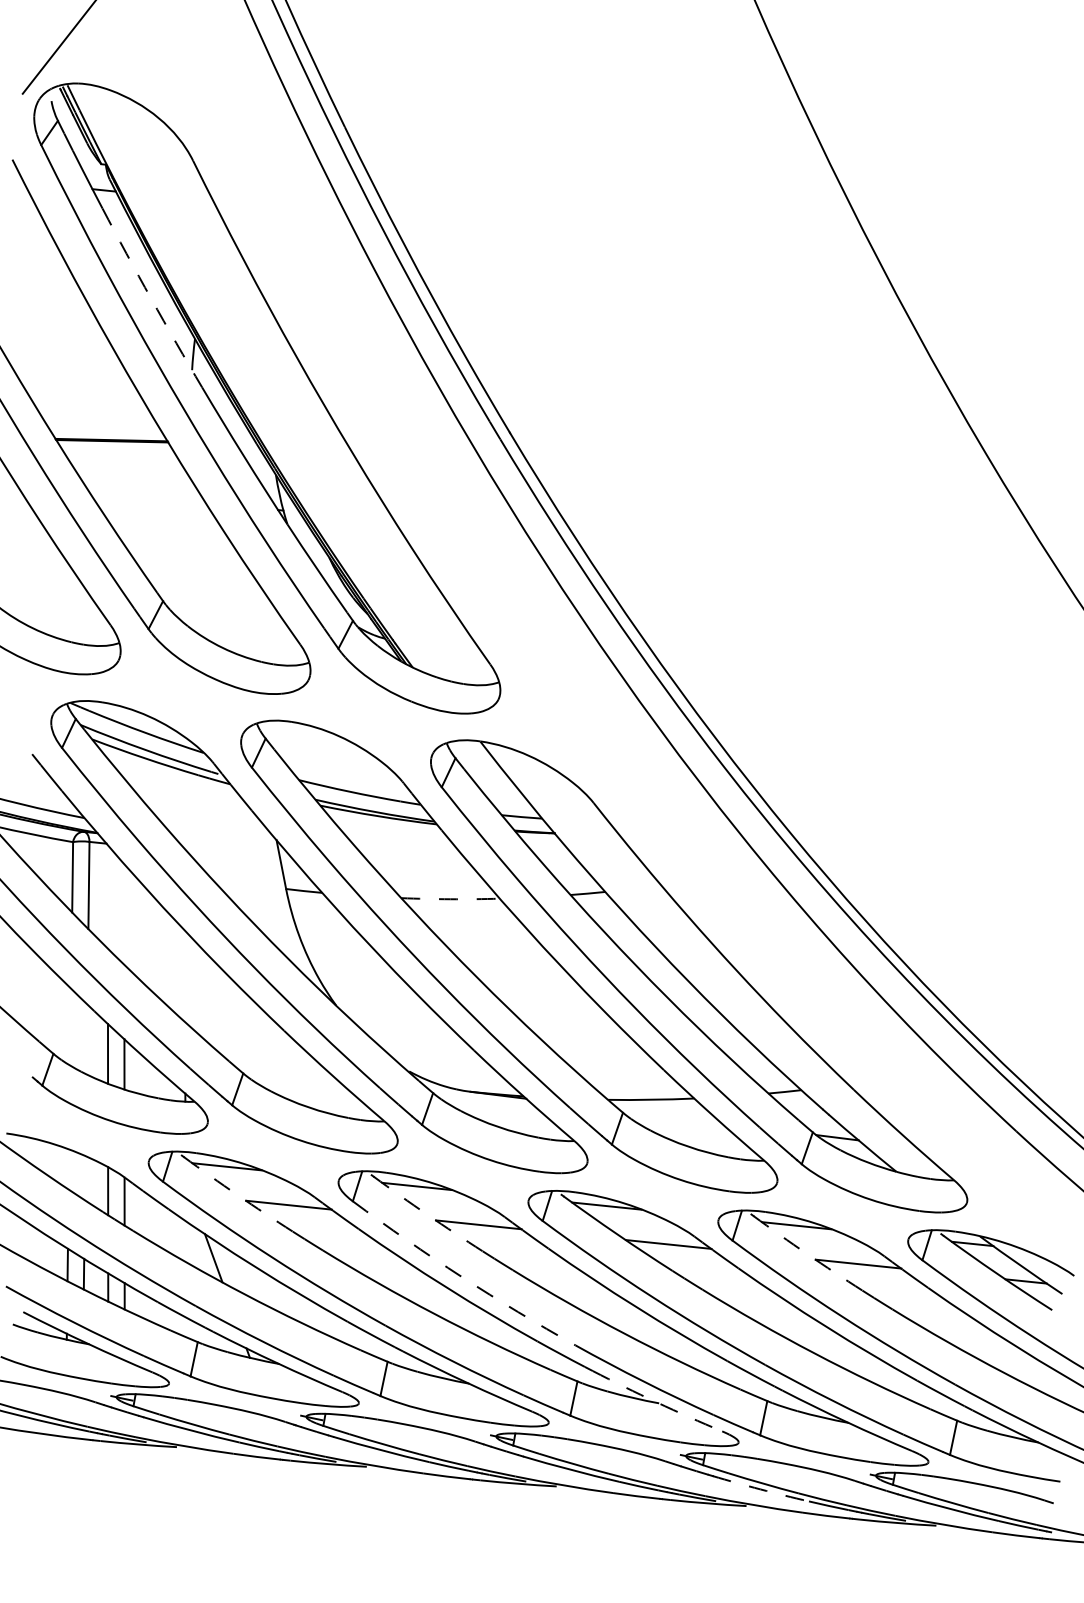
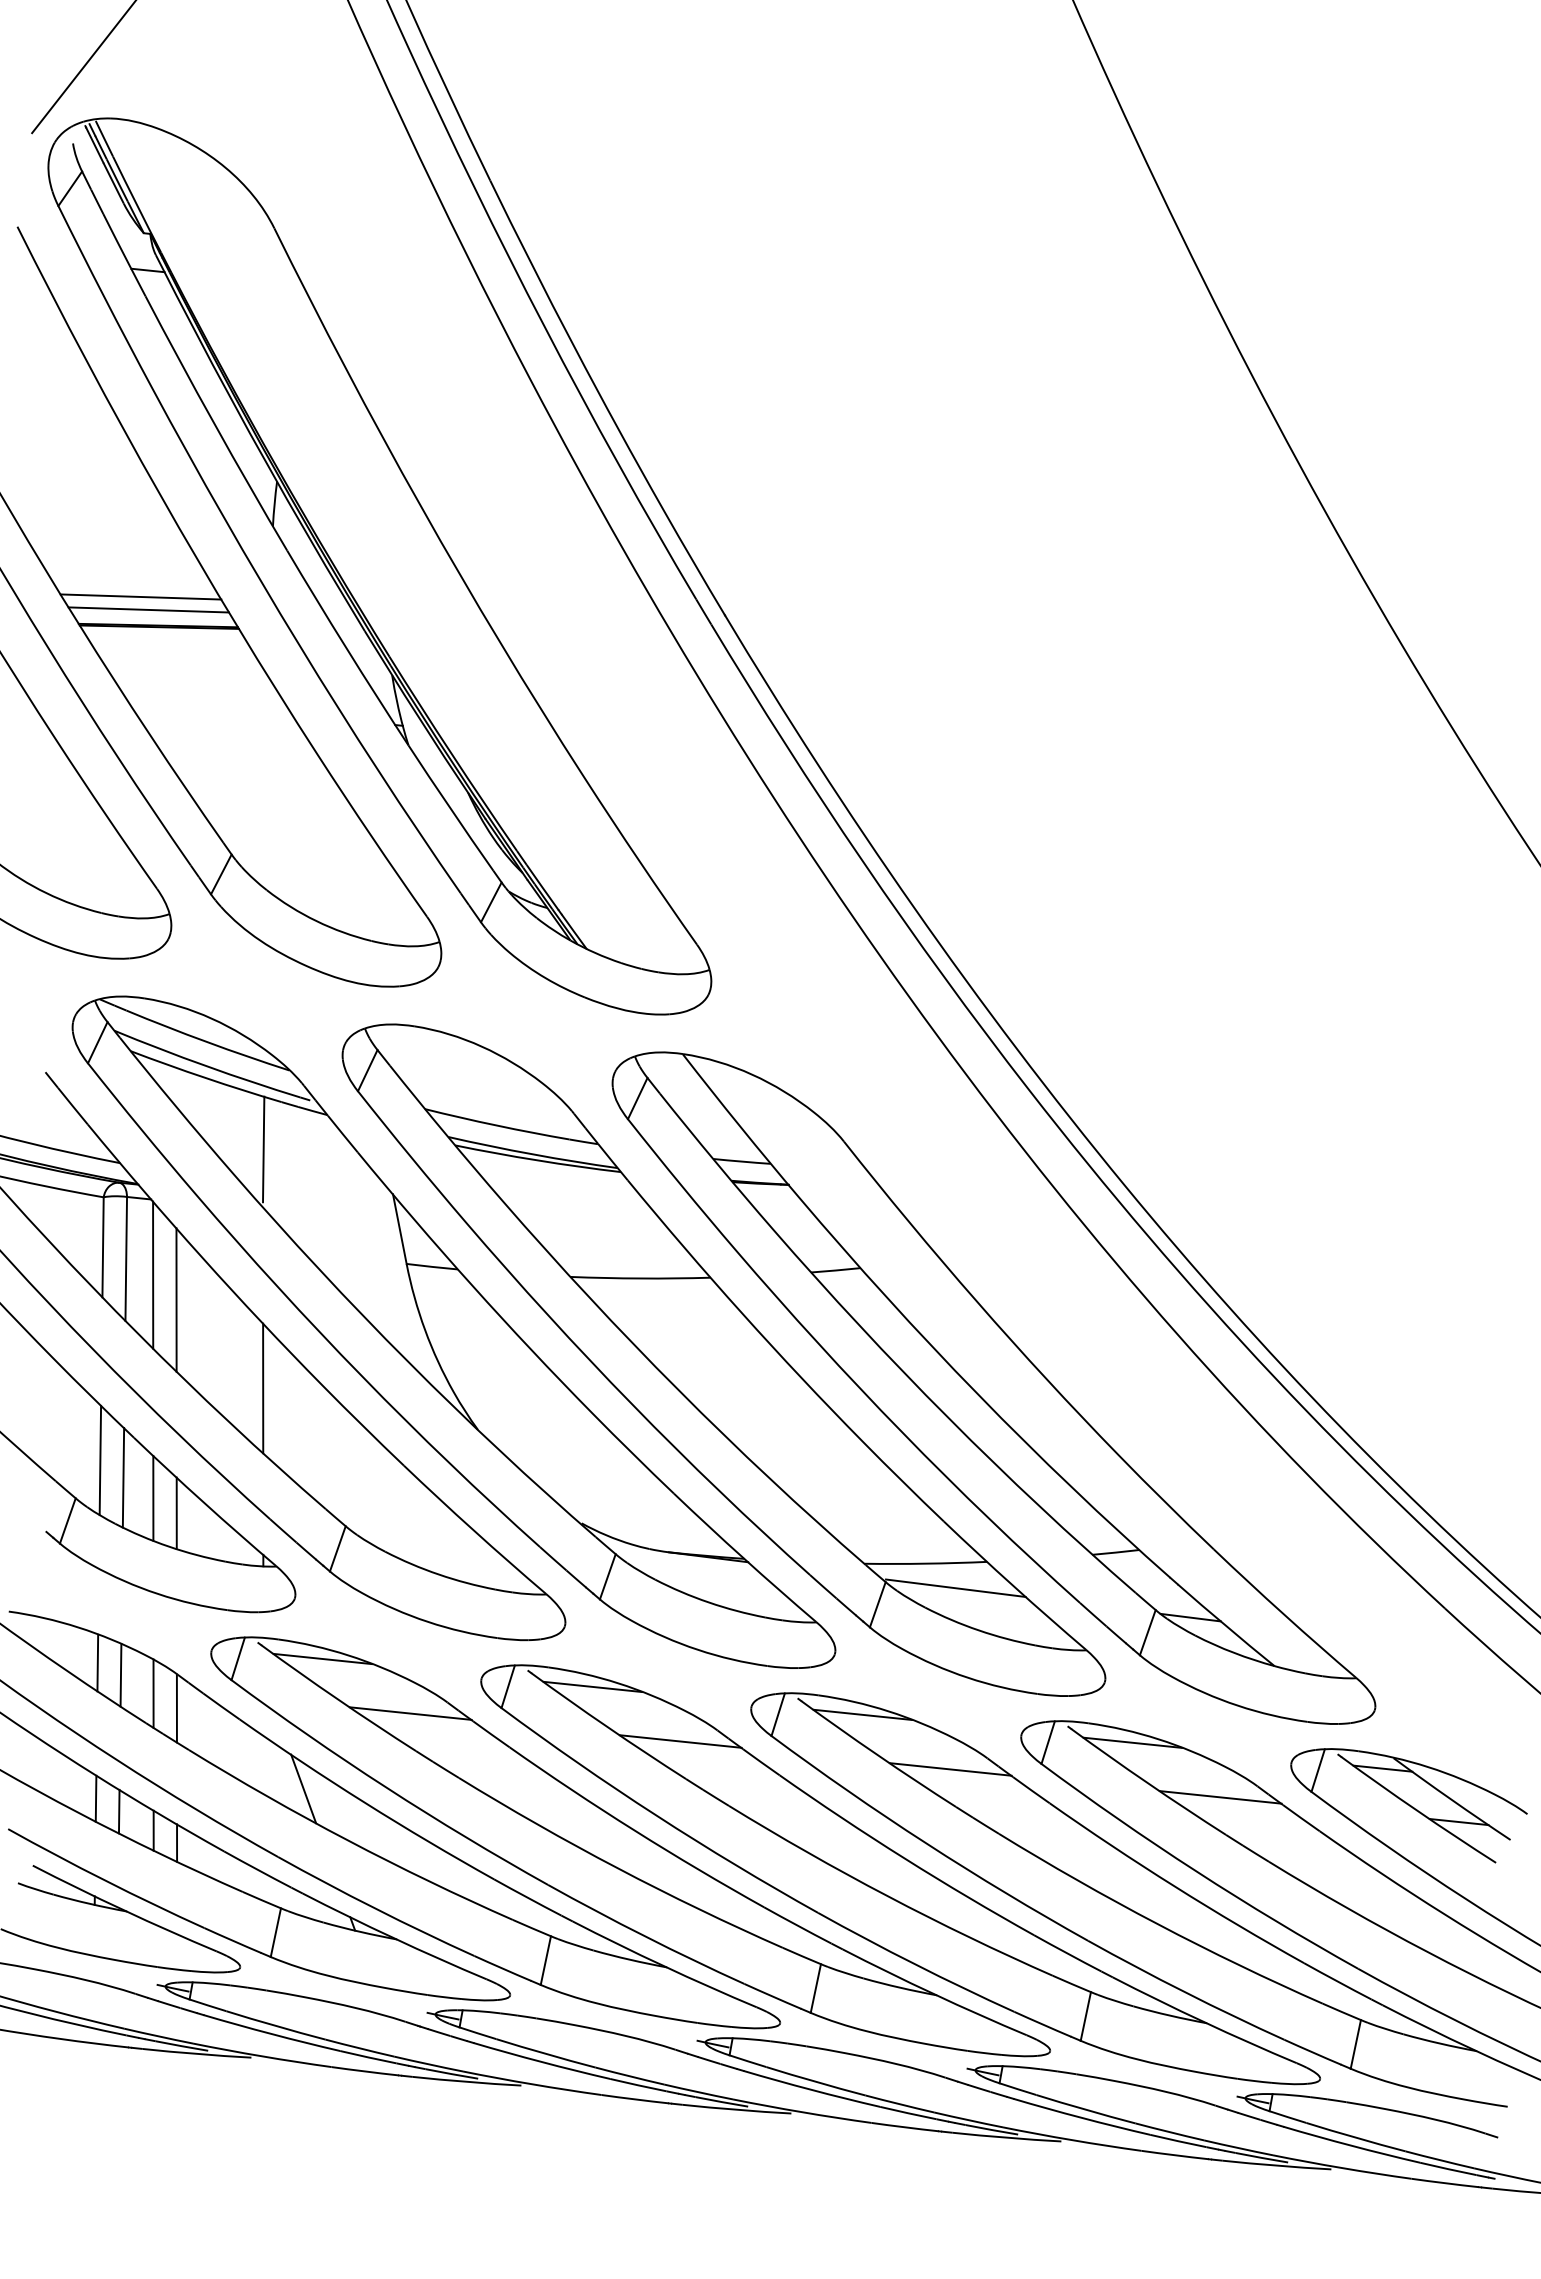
arc: (151, 298) -> (214, 424), dashed -> solid
line: (98, 419) -> (140, 596), added
line: (104, 428) -> (148, 609), added
line: (185, 808) -> (263, 1149), added
line: (108, 896) -> (153, 1274), added
arc: (450, 899) -> (640, 1278), dashed -> solid
line: (124, 914) -> (176, 1299), added
line: (185, 976) -> (263, 1388), added
line: (70, 1027) -> (100, 1460), added
line: (87, 1039) -> (123, 1477), added
line: (672, 1116) -> (955, 1587), added
line: (68, 1169) -> (97, 1662), added
line: (84, 1178) -> (120, 1675), added
arc: (237, 1195) -> (337, 1699), dashed -> solid
arc: (427, 1214) -> (607, 1727), dashed -> solid
arc: (807, 1254) -> (1147, 1783), dashed -> solid
arc: (461, 1276) -> (656, 1815), dashed -> solid
arc: (656, 1402) -> (933, 1994), dashed -> solid
arc: (760, 1489) -> (1081, 2117), dashed -> solid

